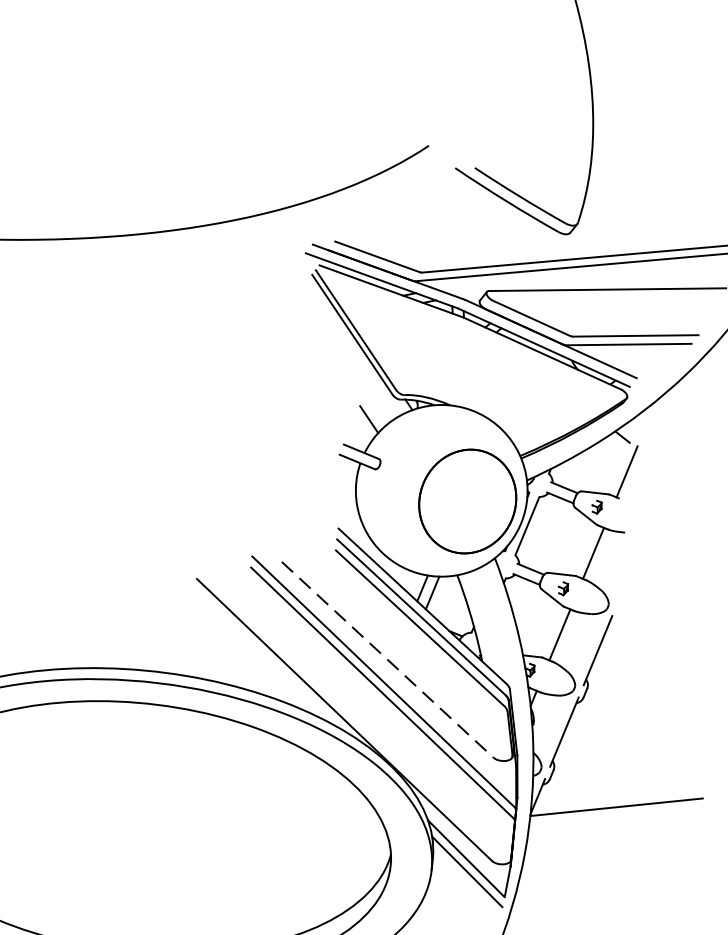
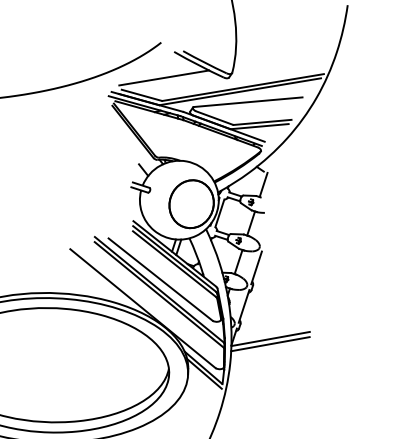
line: (429, 222) -> (164, 77), added
line: (387, 659) -> (160, 279), dashed -> solid
line: (615, 819) -> (270, 344), added

